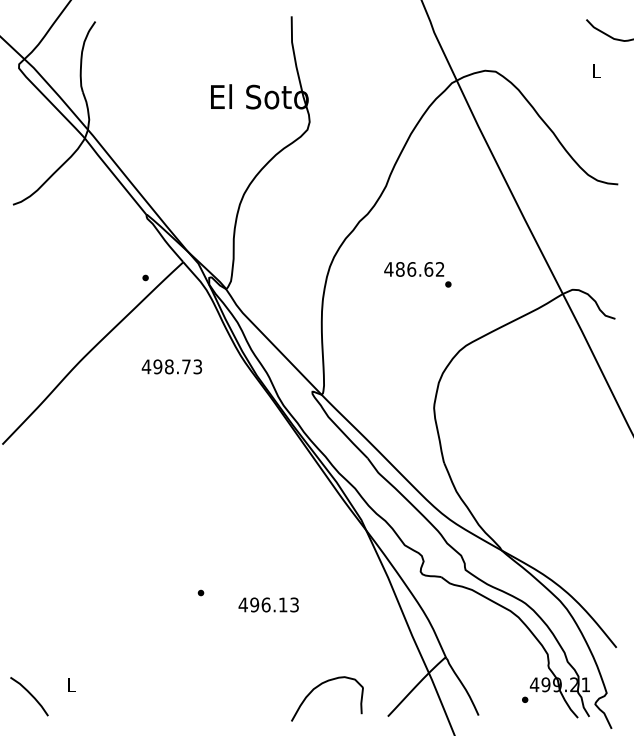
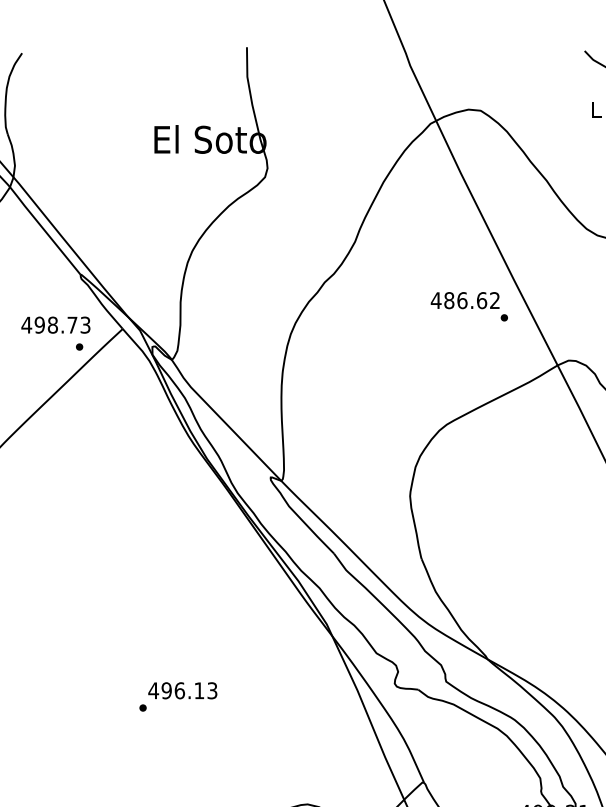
text: (417, 274) -> (469, 306), moved
text: (171, 366) -> (55, 324), moved
text: (268, 604) -> (182, 690), moved

